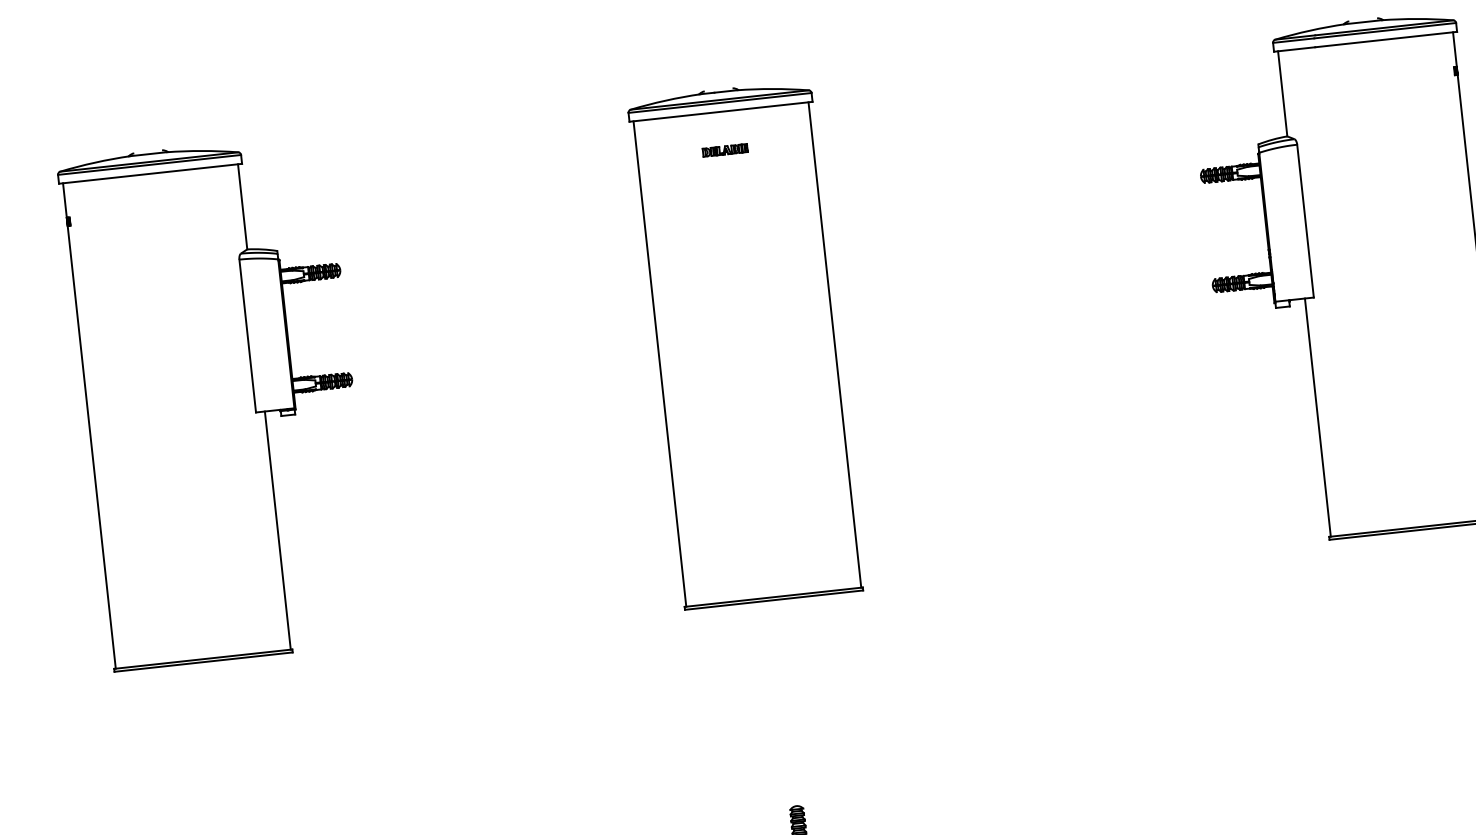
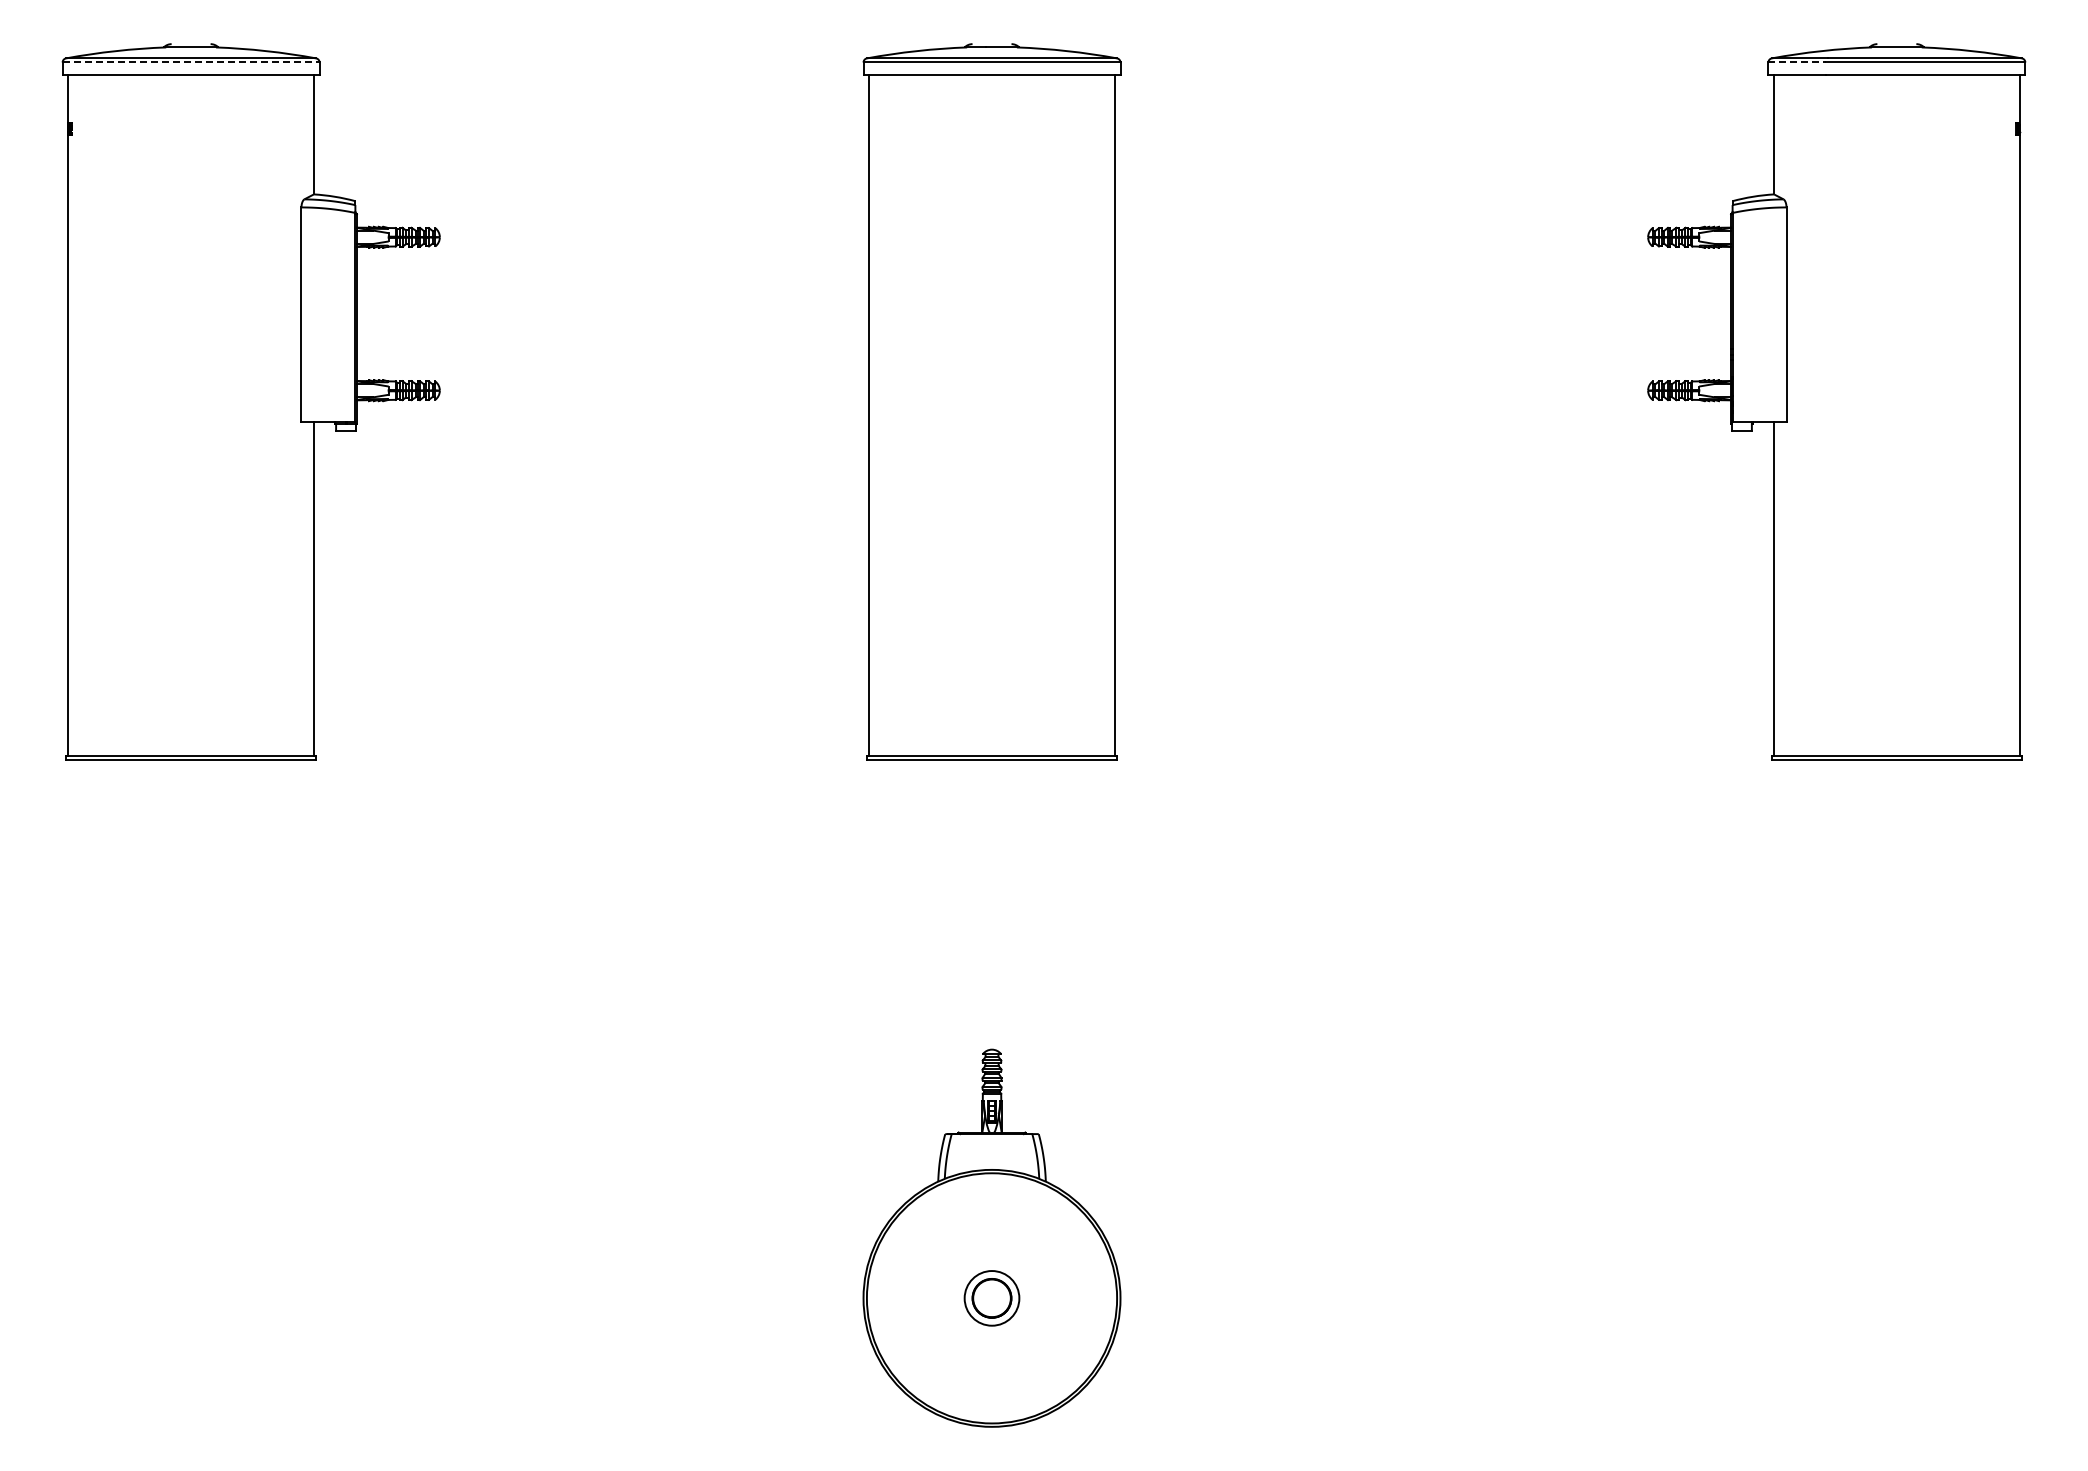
line: (1293, 40) -> (1797, 62), solid -> dashed
part: (724, 150) -> (991, 128), removed
line: (149, 164) -> (191, 62), solid -> dashed

